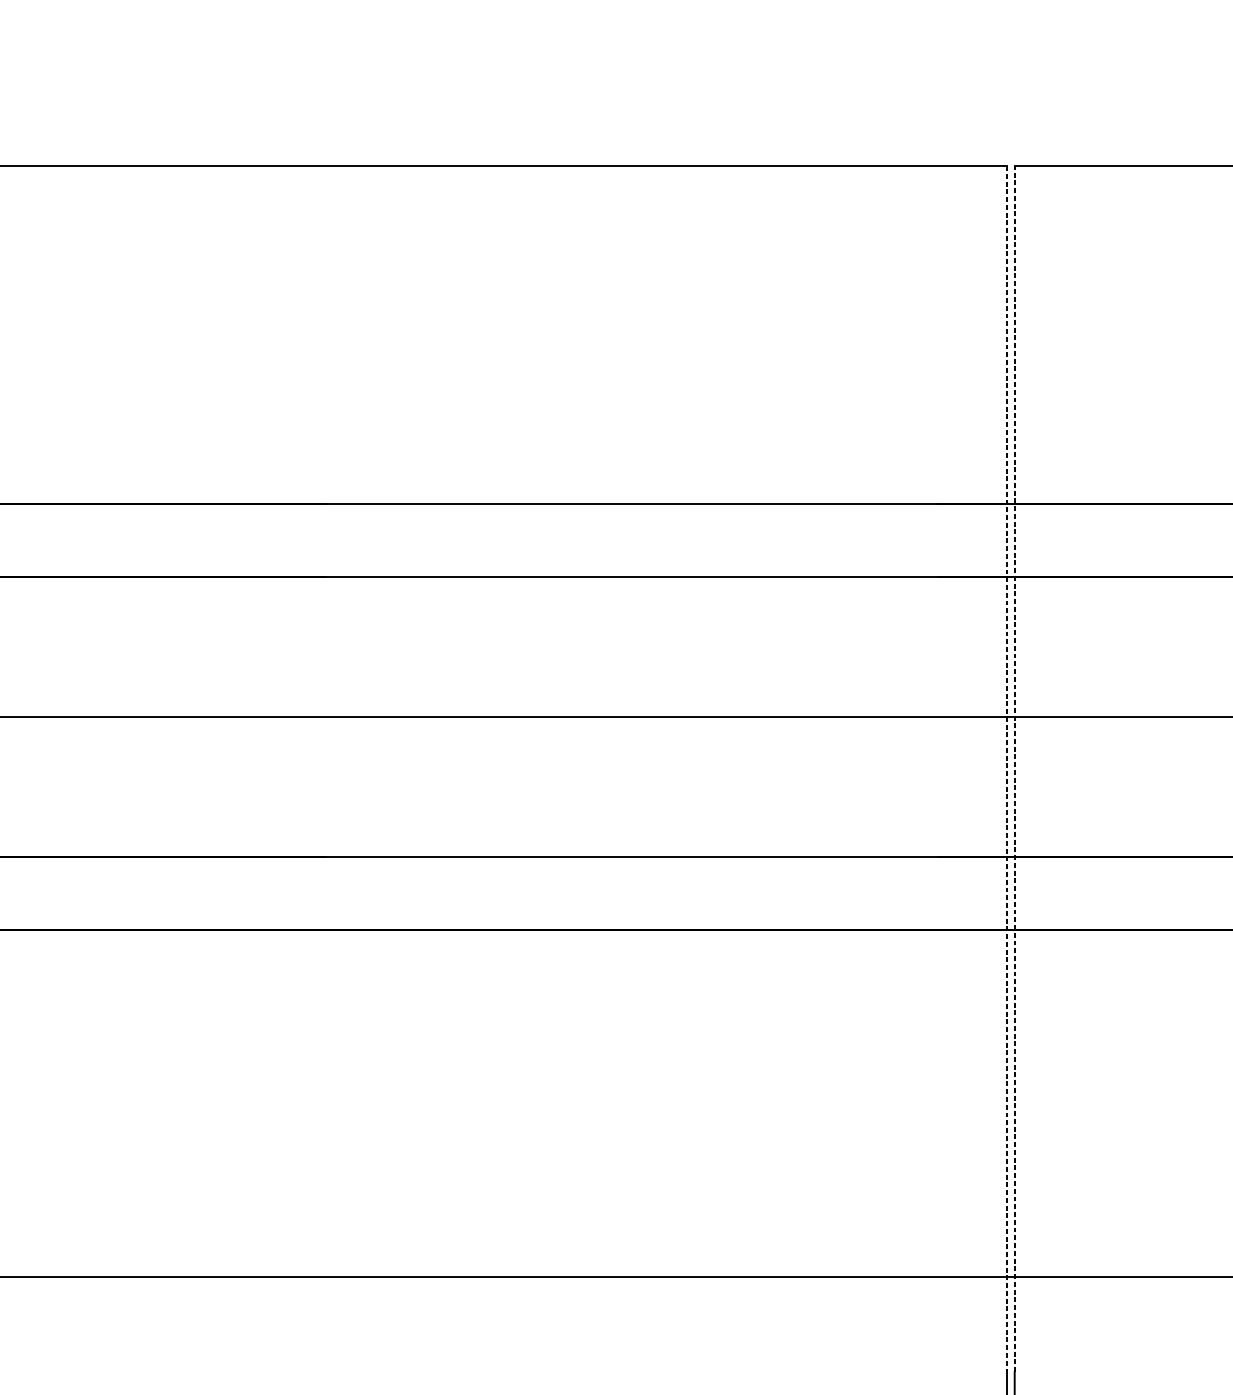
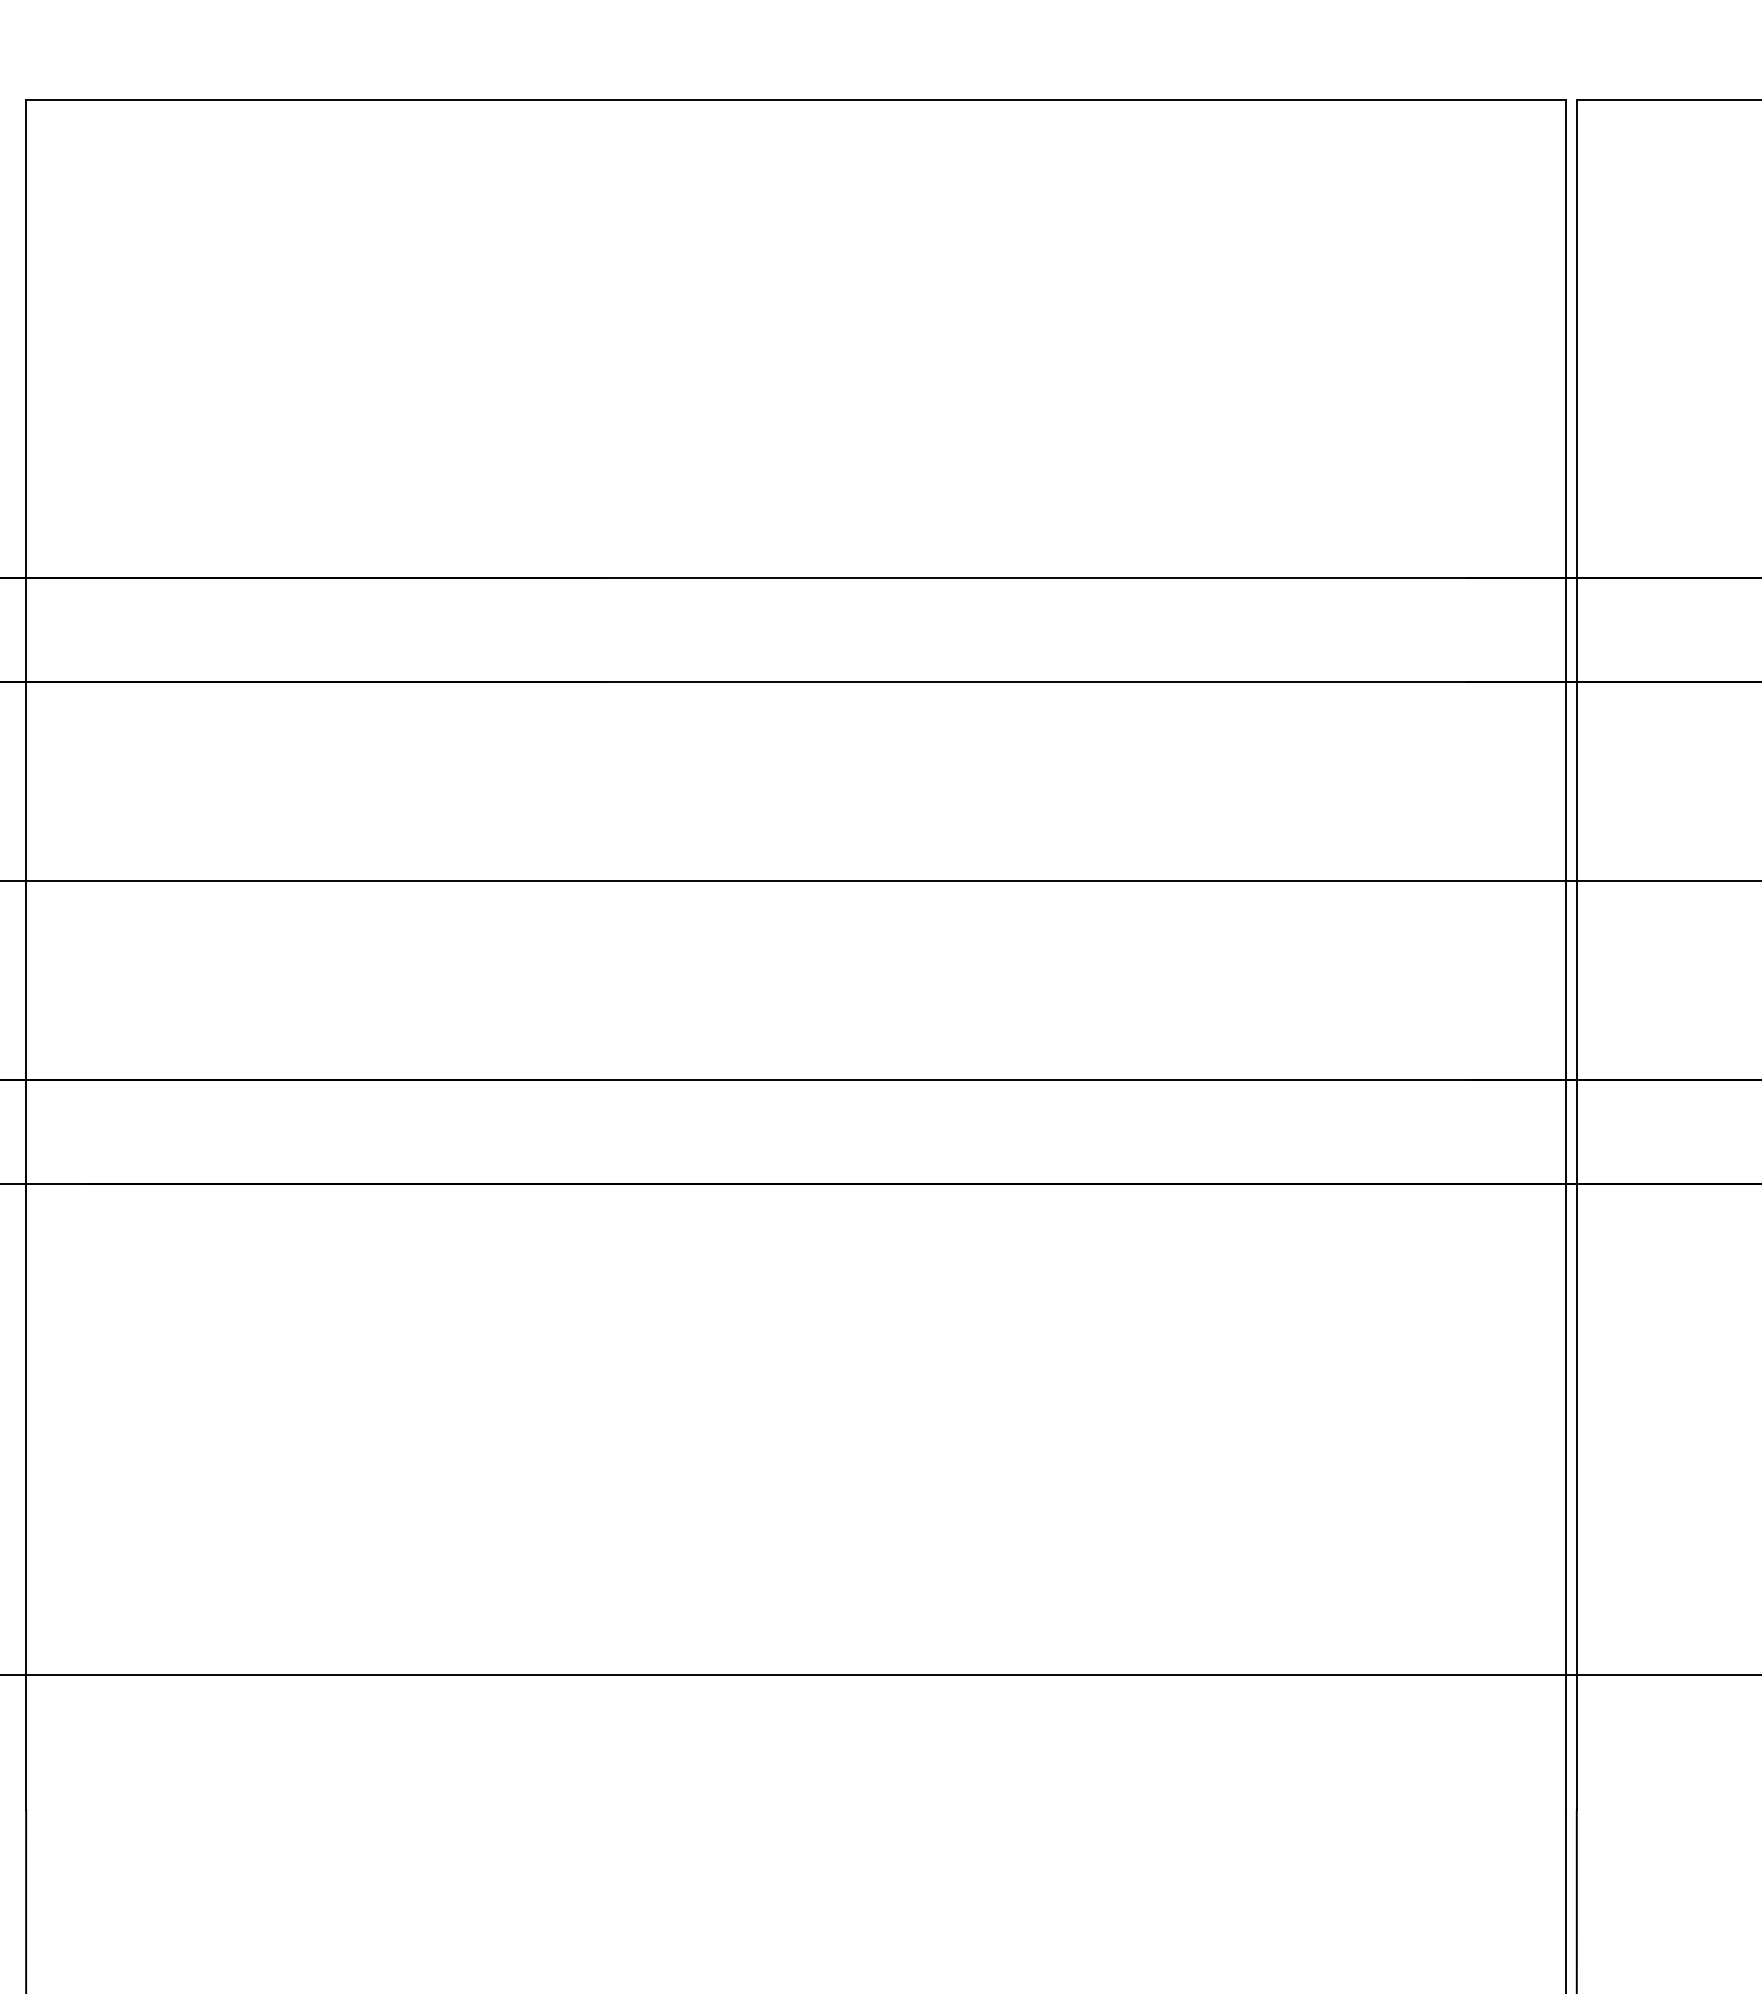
line: (1014, 768) -> (1576, 954), dashed -> solid
line: (1006, 769) -> (1565, 955), dashed -> solid

